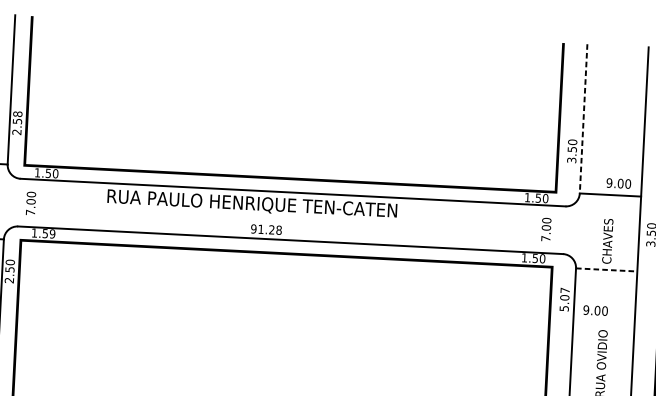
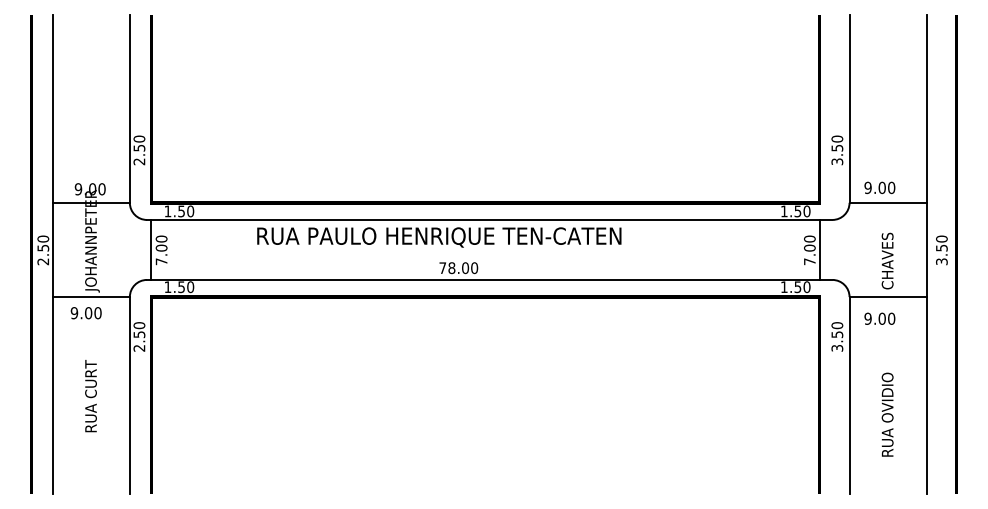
text: (17, 113) -> (139, 138), 2.58 -> 2.50
line: (583, 118) -> (849, 108), dashed -> solid
text: (618, 183) -> (879, 187), moved
line: (23, 202) -> (151, 249), added
text: (266, 229) -> (458, 268), 91.28 -> 78.00
line: (554, 229) -> (819, 249), added
text: (52, 234) -> (190, 287), 1.59 -> 1.50
line: (606, 270) -> (888, 297), dashed -> solid
text: (564, 299) -> (837, 336), 5.07 -> 3.50
text: (595, 310) -> (879, 318), moved

